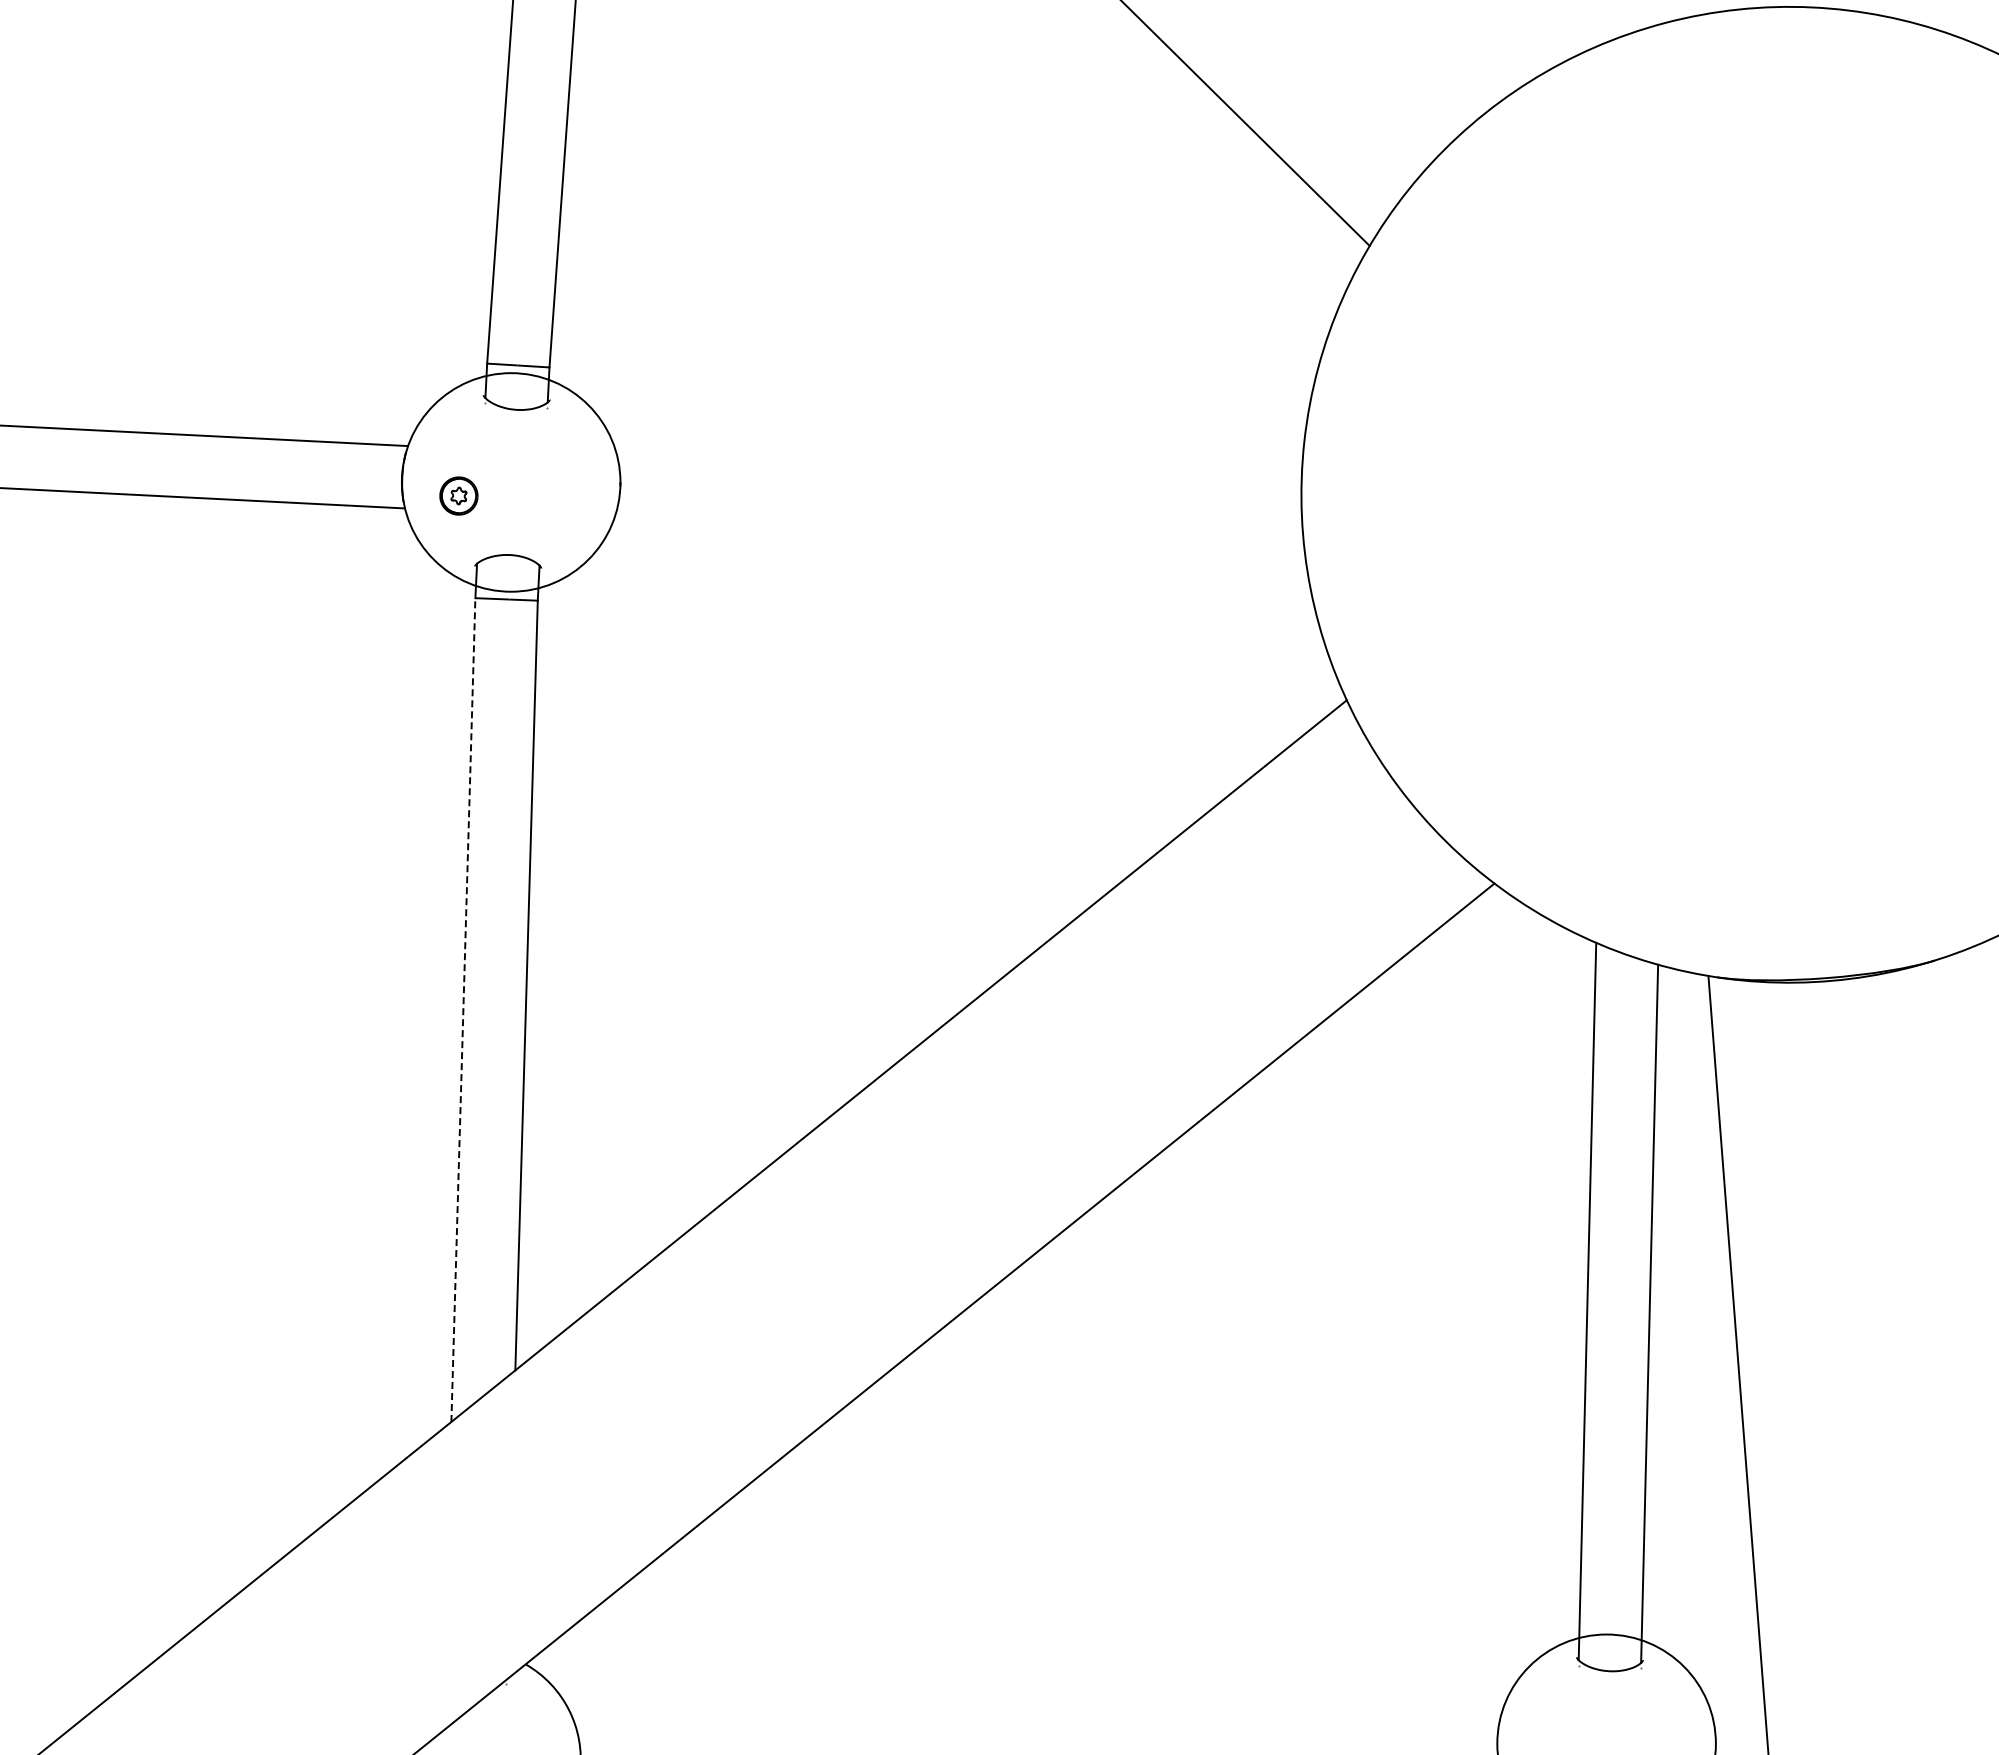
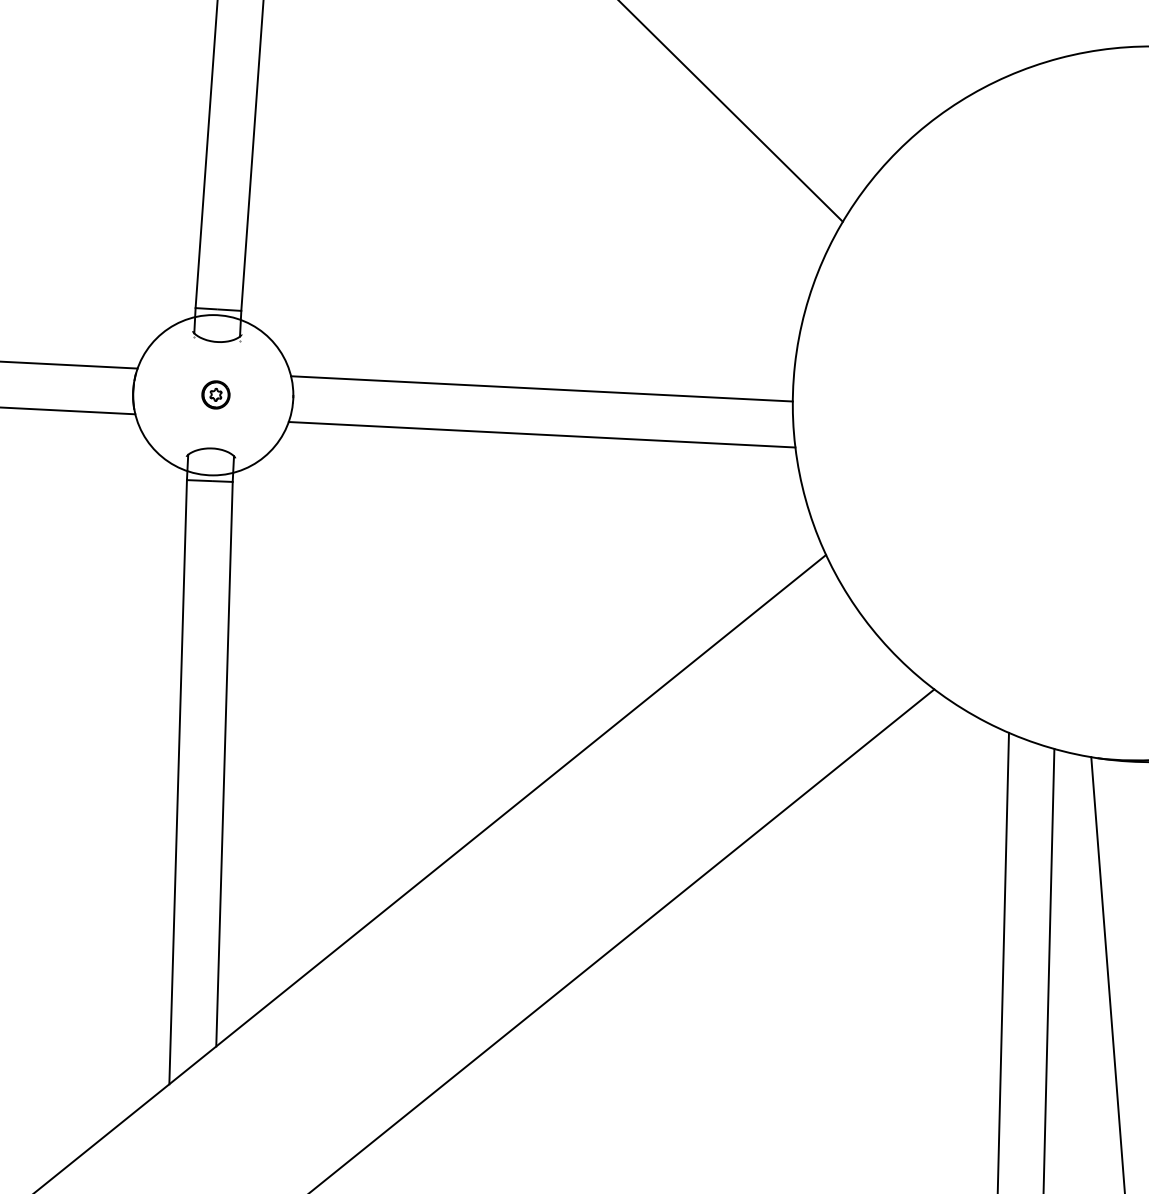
line: (959, 473) -> (542, 388), added
part: (458, 495) -> (215, 394), moved
line: (959, 535) -> (542, 434), added
line: (463, 1009) -> (178, 781), dashed -> solid

